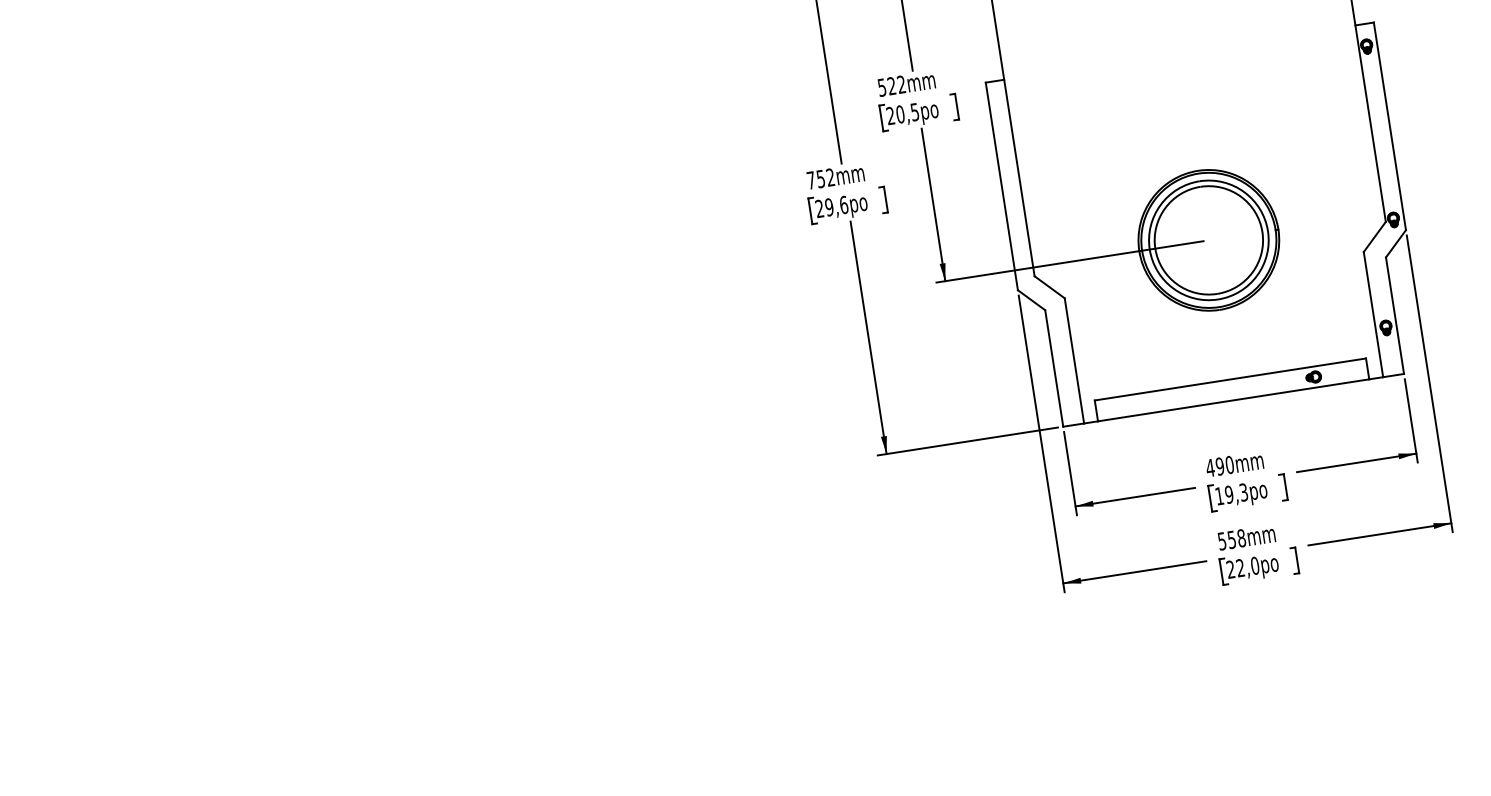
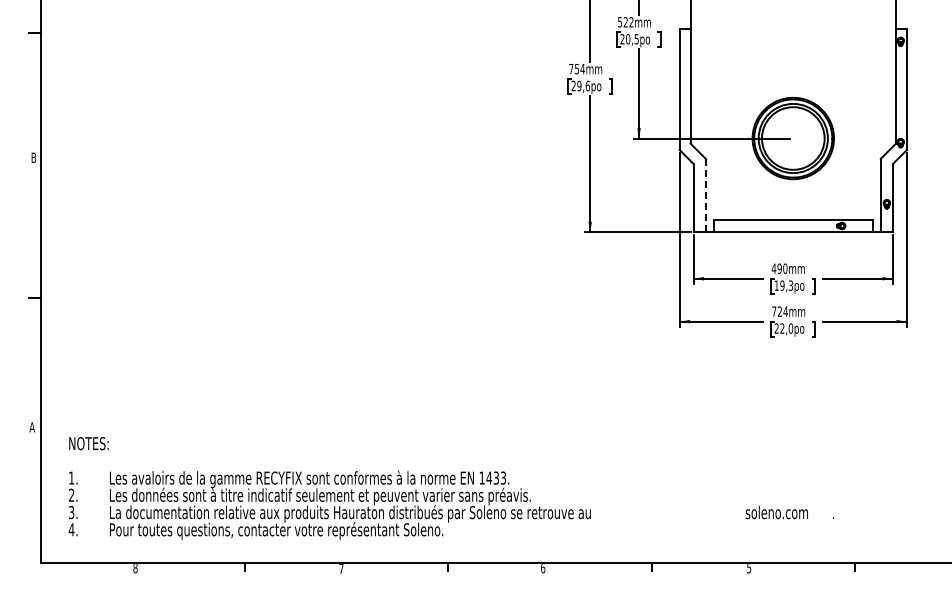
text: (830, 176) -> (582, 68), 752mm -> 754mm
line: (1073, 361) -> (705, 195), solid -> dashed
text: (1231, 539) -> (779, 311), 558mm -> 724mm

